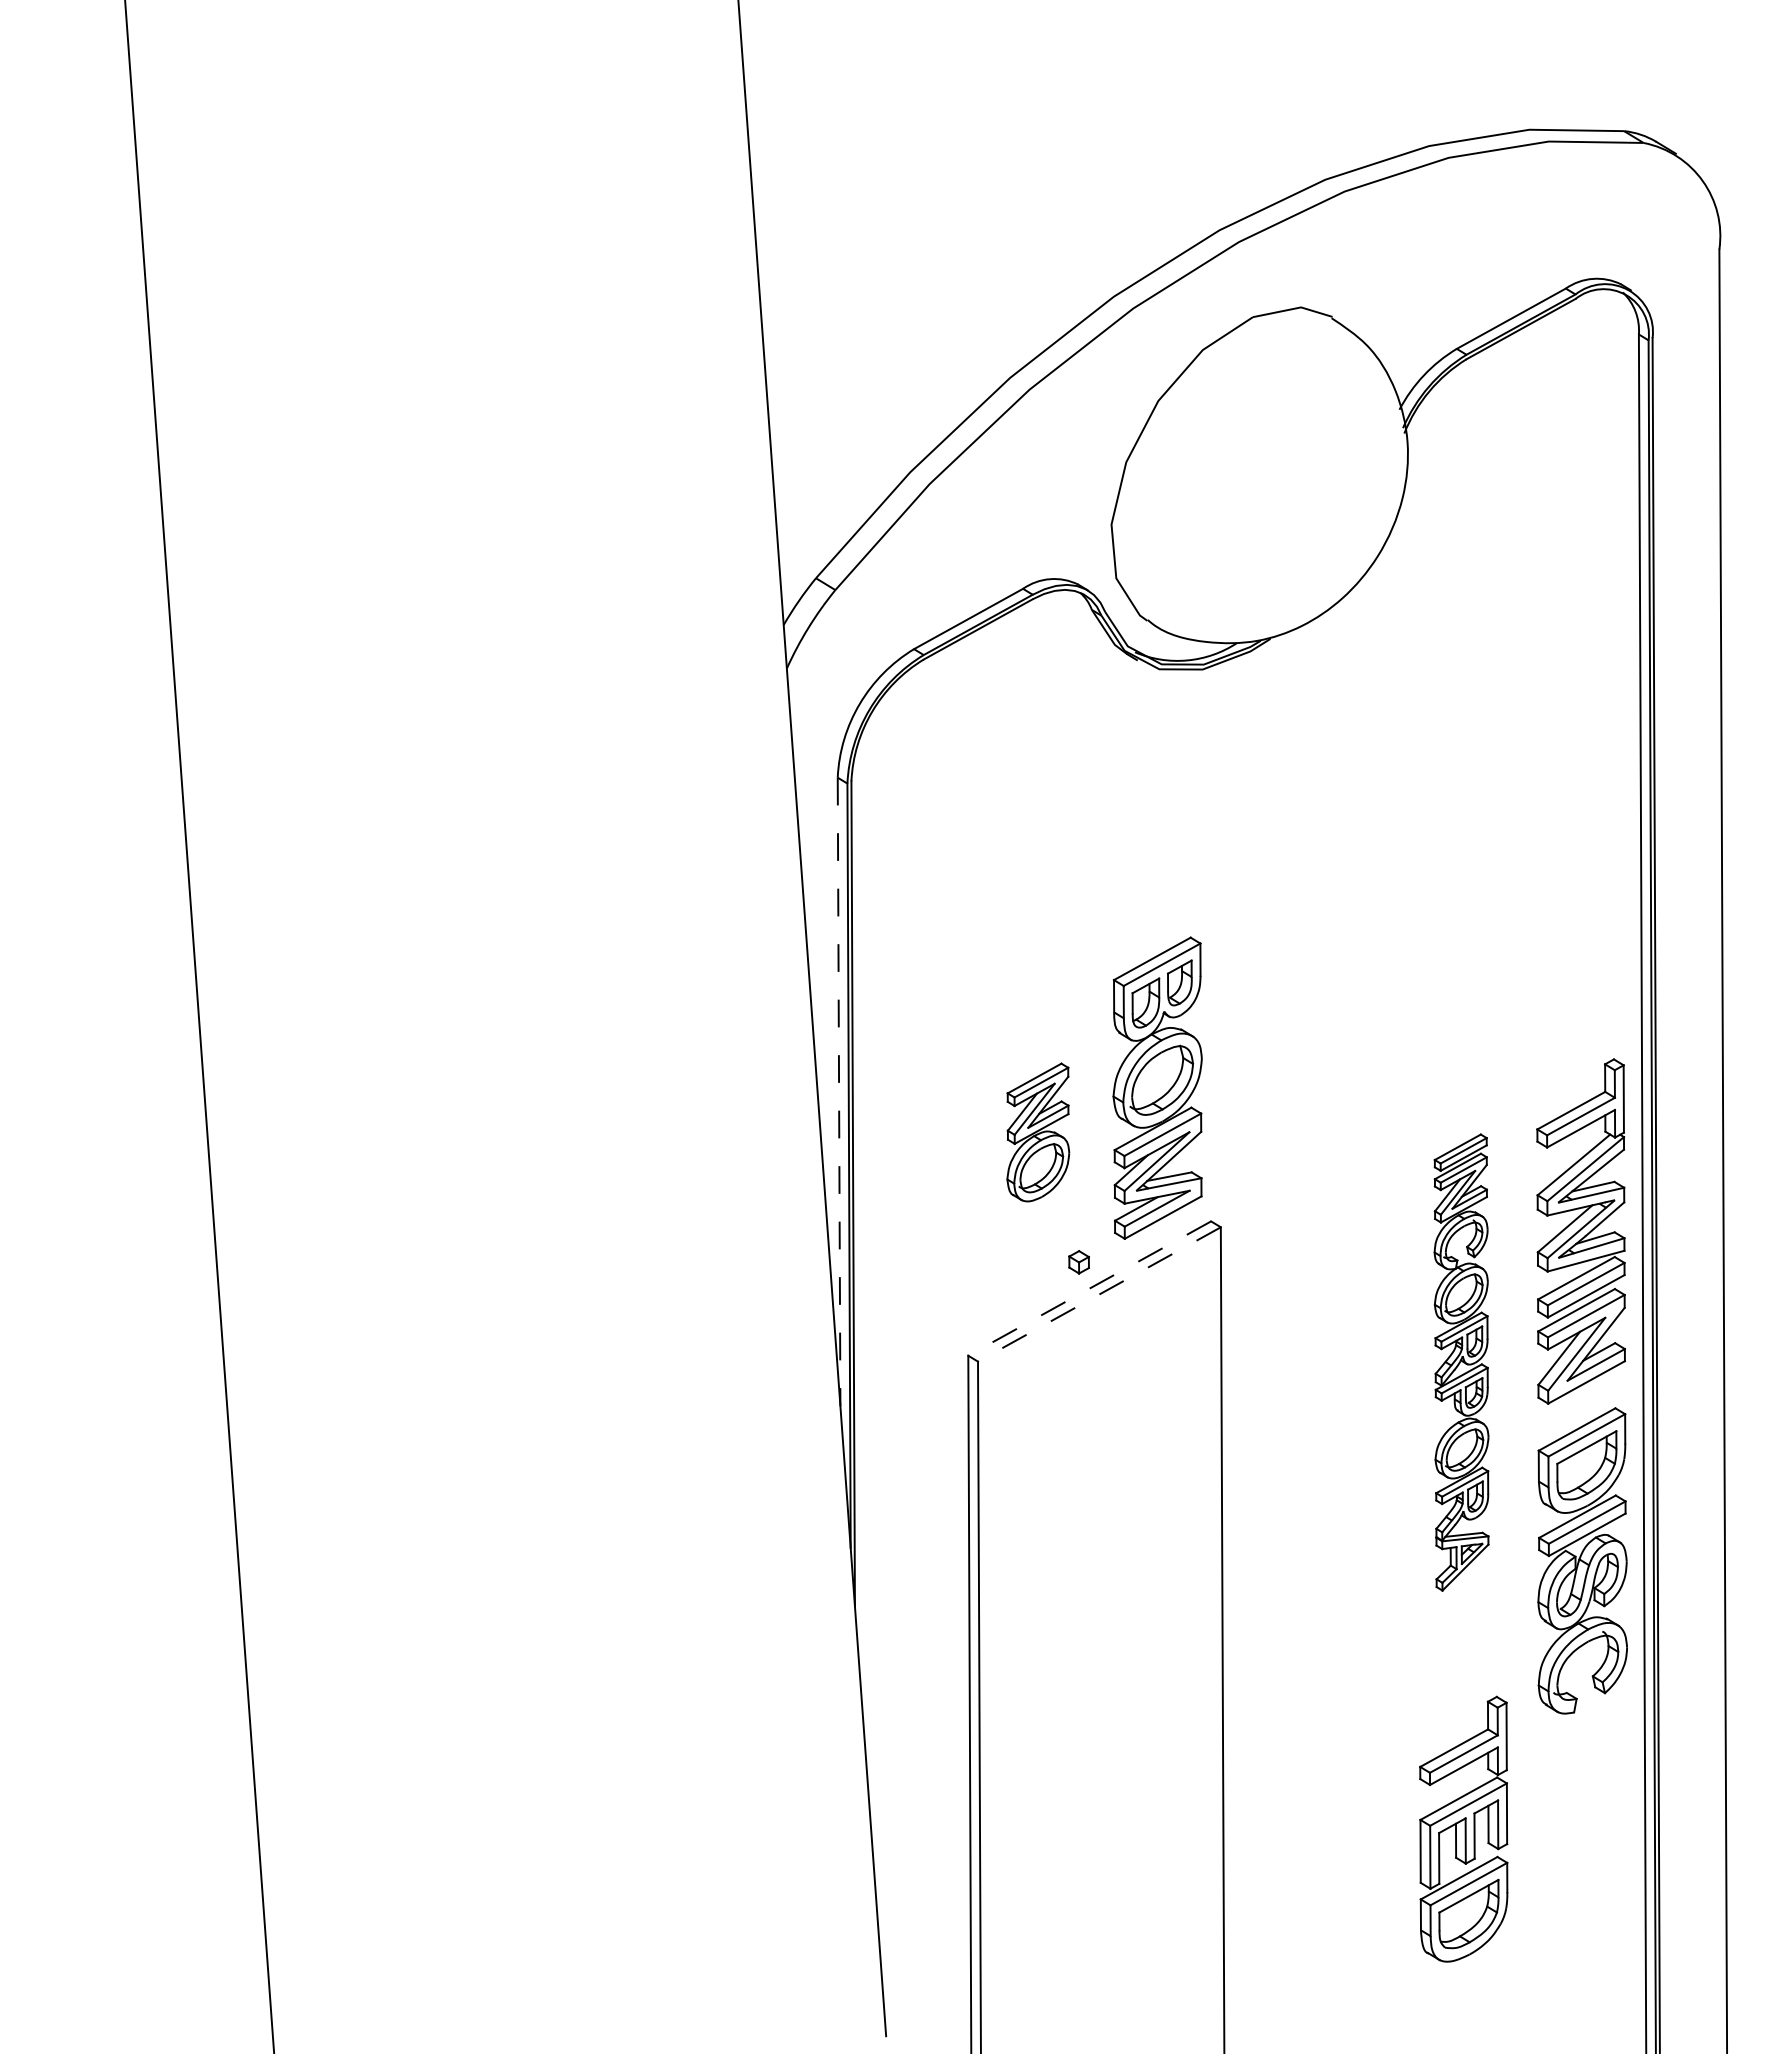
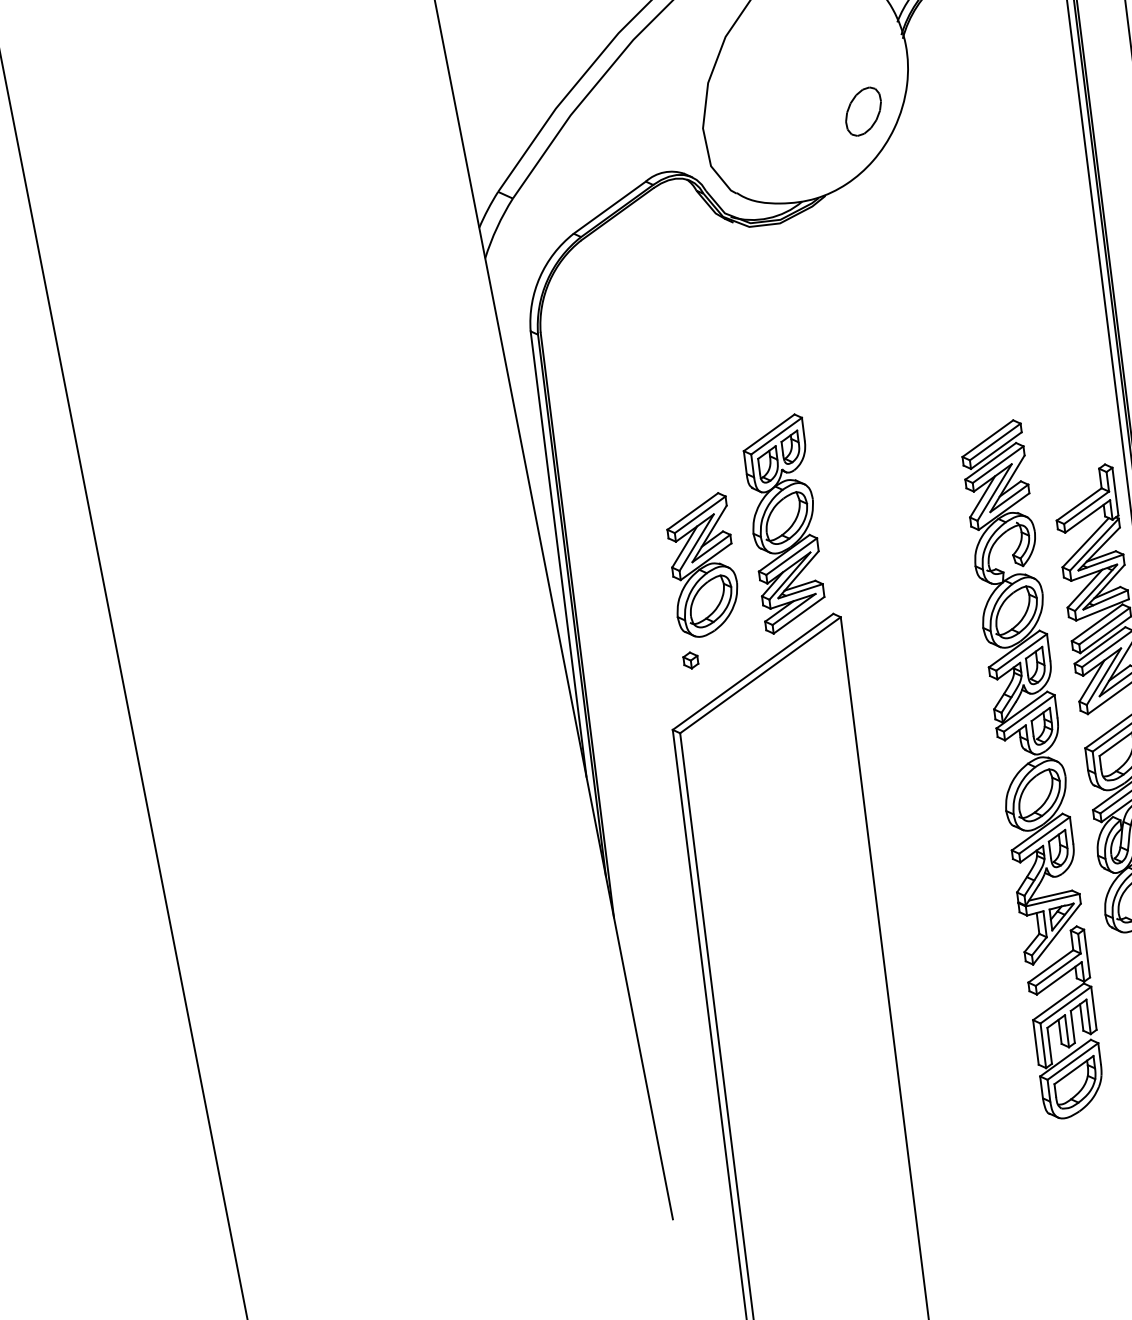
part: (1337, 527) -> (863, 111), added
line: (839, 1092) -> (558, 554), dashed -> solid
part: (1038, 1132) -> (703, 565), size x1.43
part: (1078, 1262) -> (690, 660), moved
line: (1089, 1288) -> (752, 671), dashed -> solid
line: (1099, 1294) -> (760, 675), dashed -> solid
part: (1461, 1362) -> (1022, 692), size x1.67

